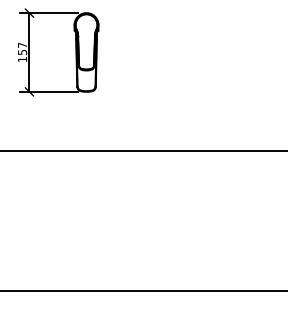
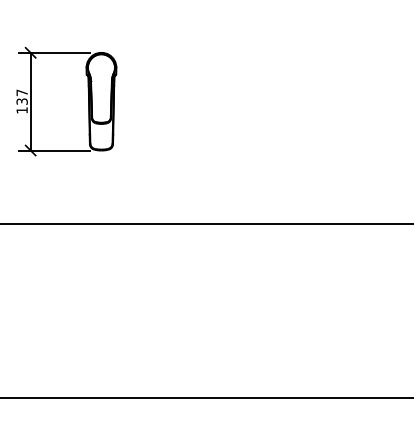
text: (22, 52) -> (21, 101), 157 -> 137

